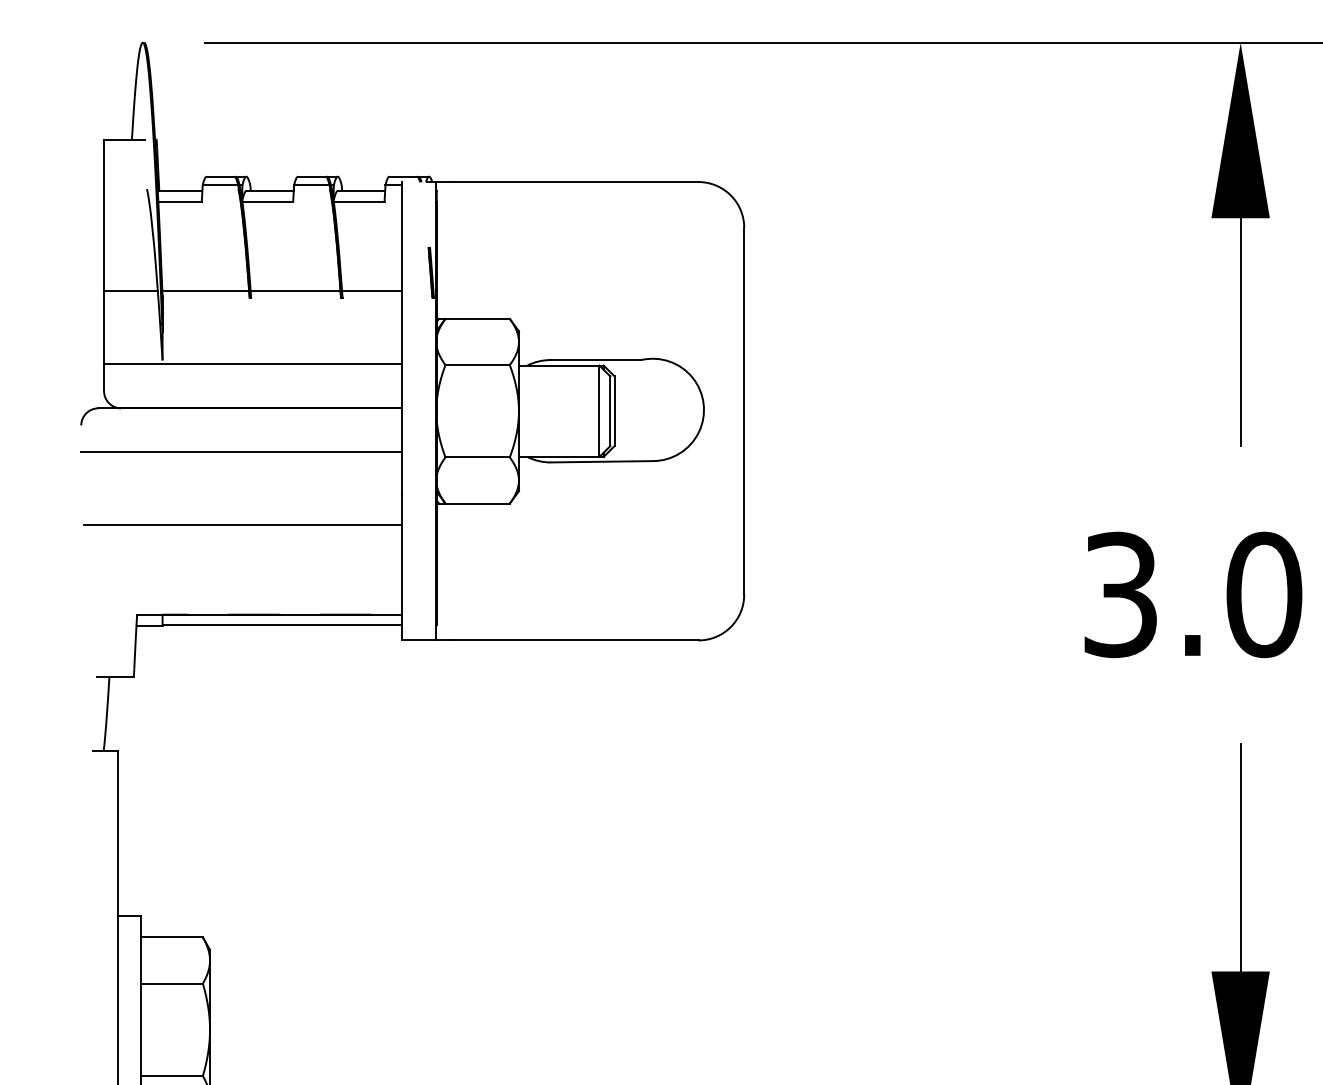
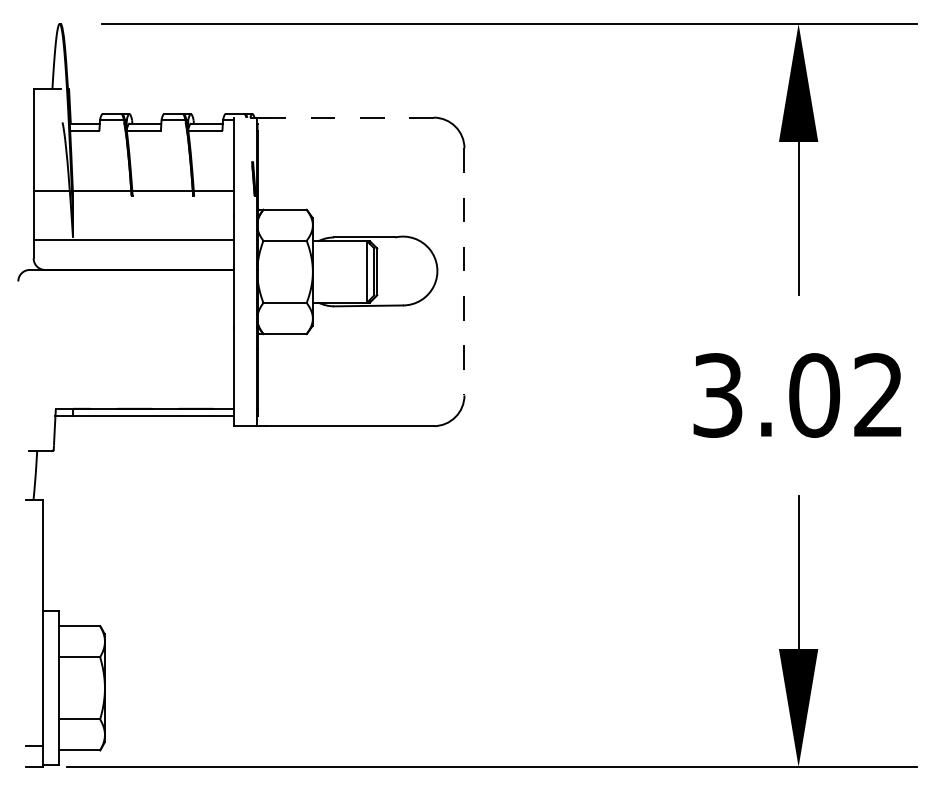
line: (573, 181) -> (349, 117), solid -> dashed
line: (744, 410) -> (464, 271), solid -> dashed
line: (242, 452) -> (126, 299), removed
line: (242, 525) -> (126, 348), removed

